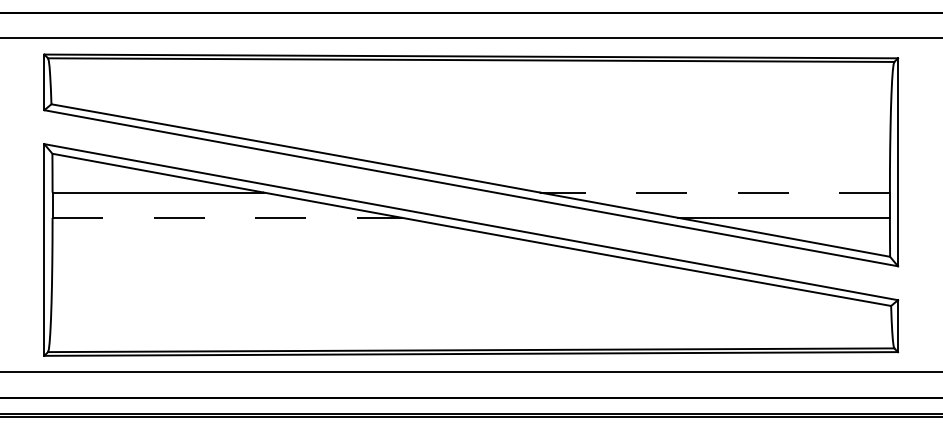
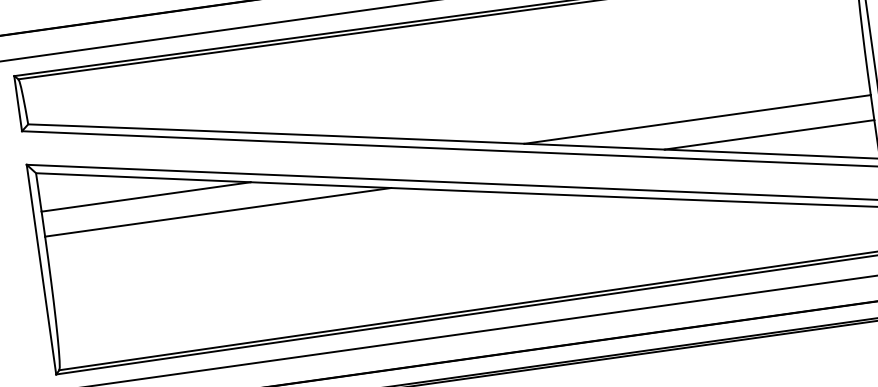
line: (715, 192) -> (698, 119), dashed -> solid
line: (227, 217) -> (218, 211), dashed -> solid

